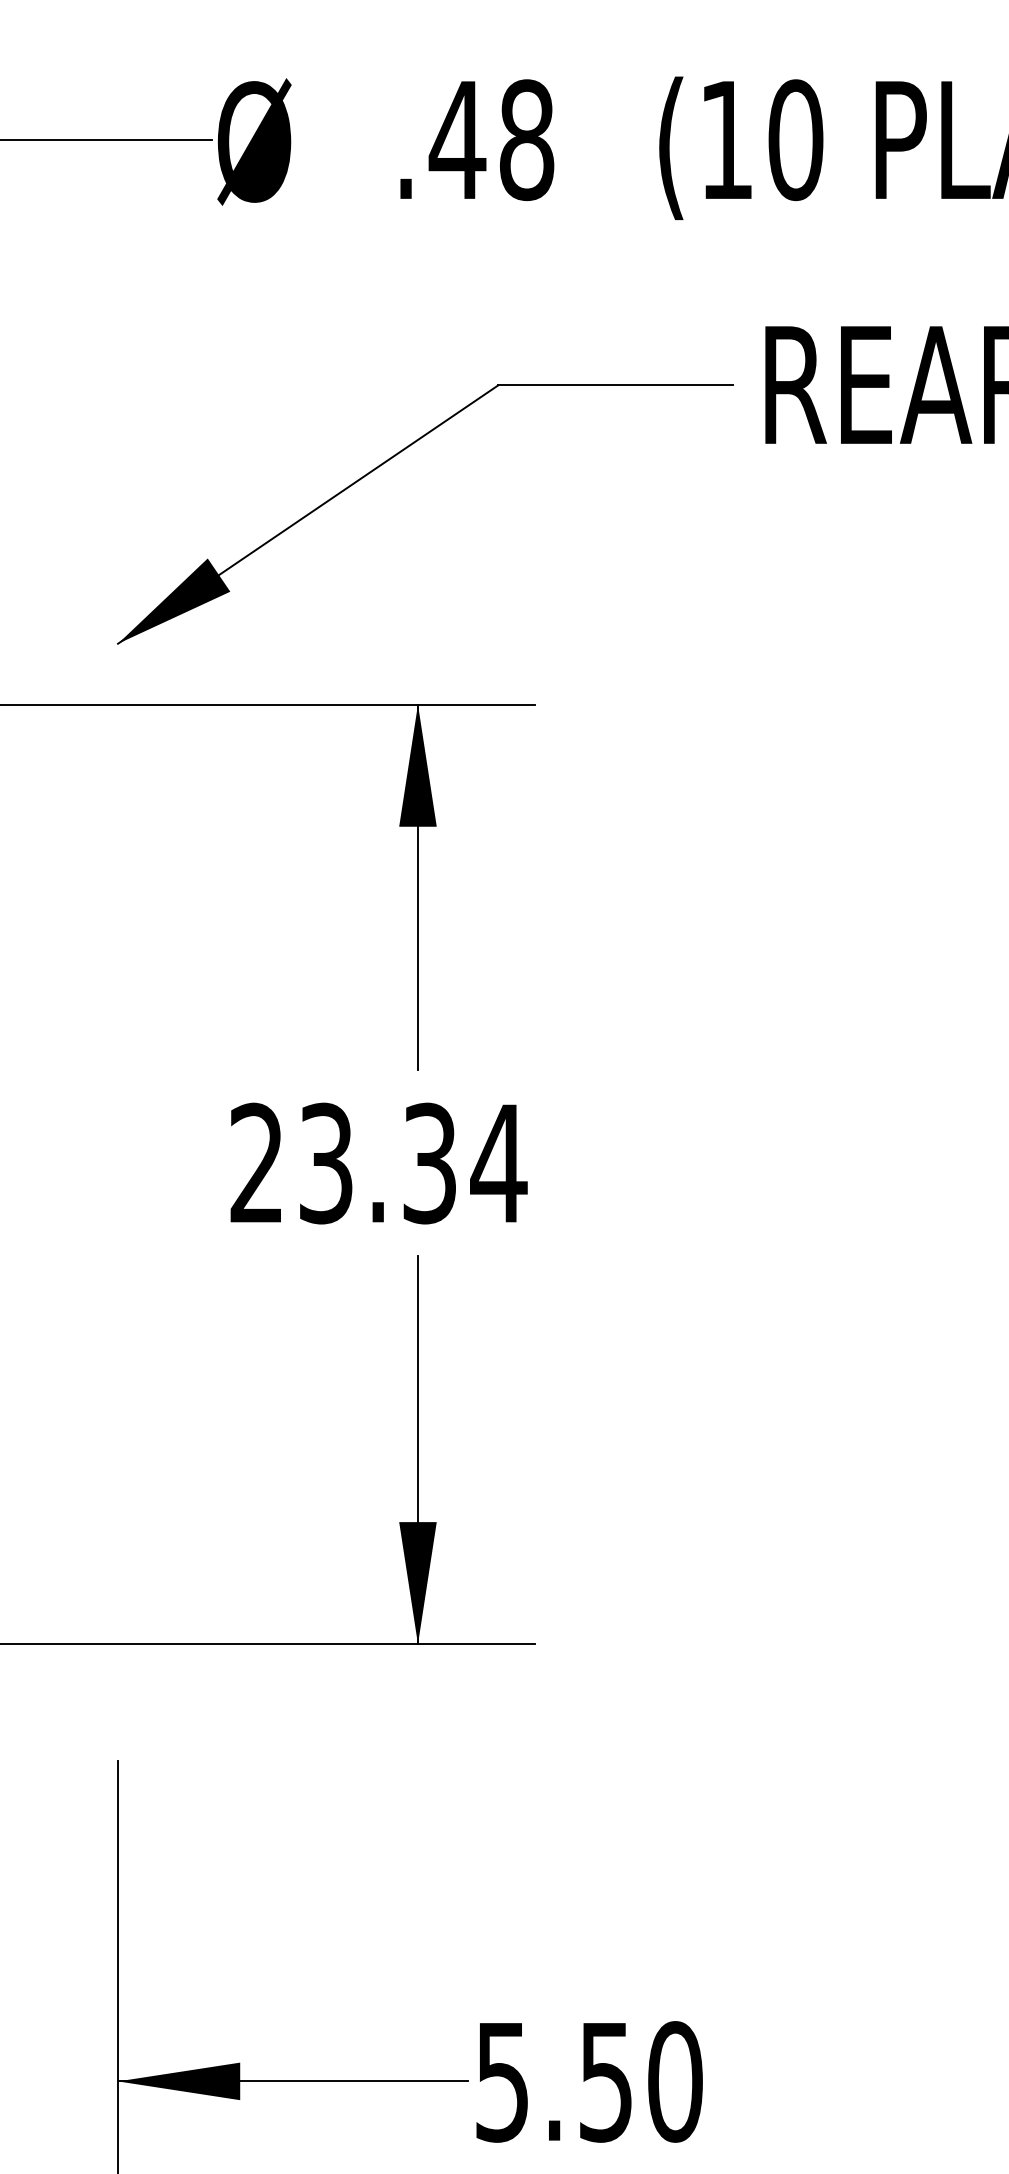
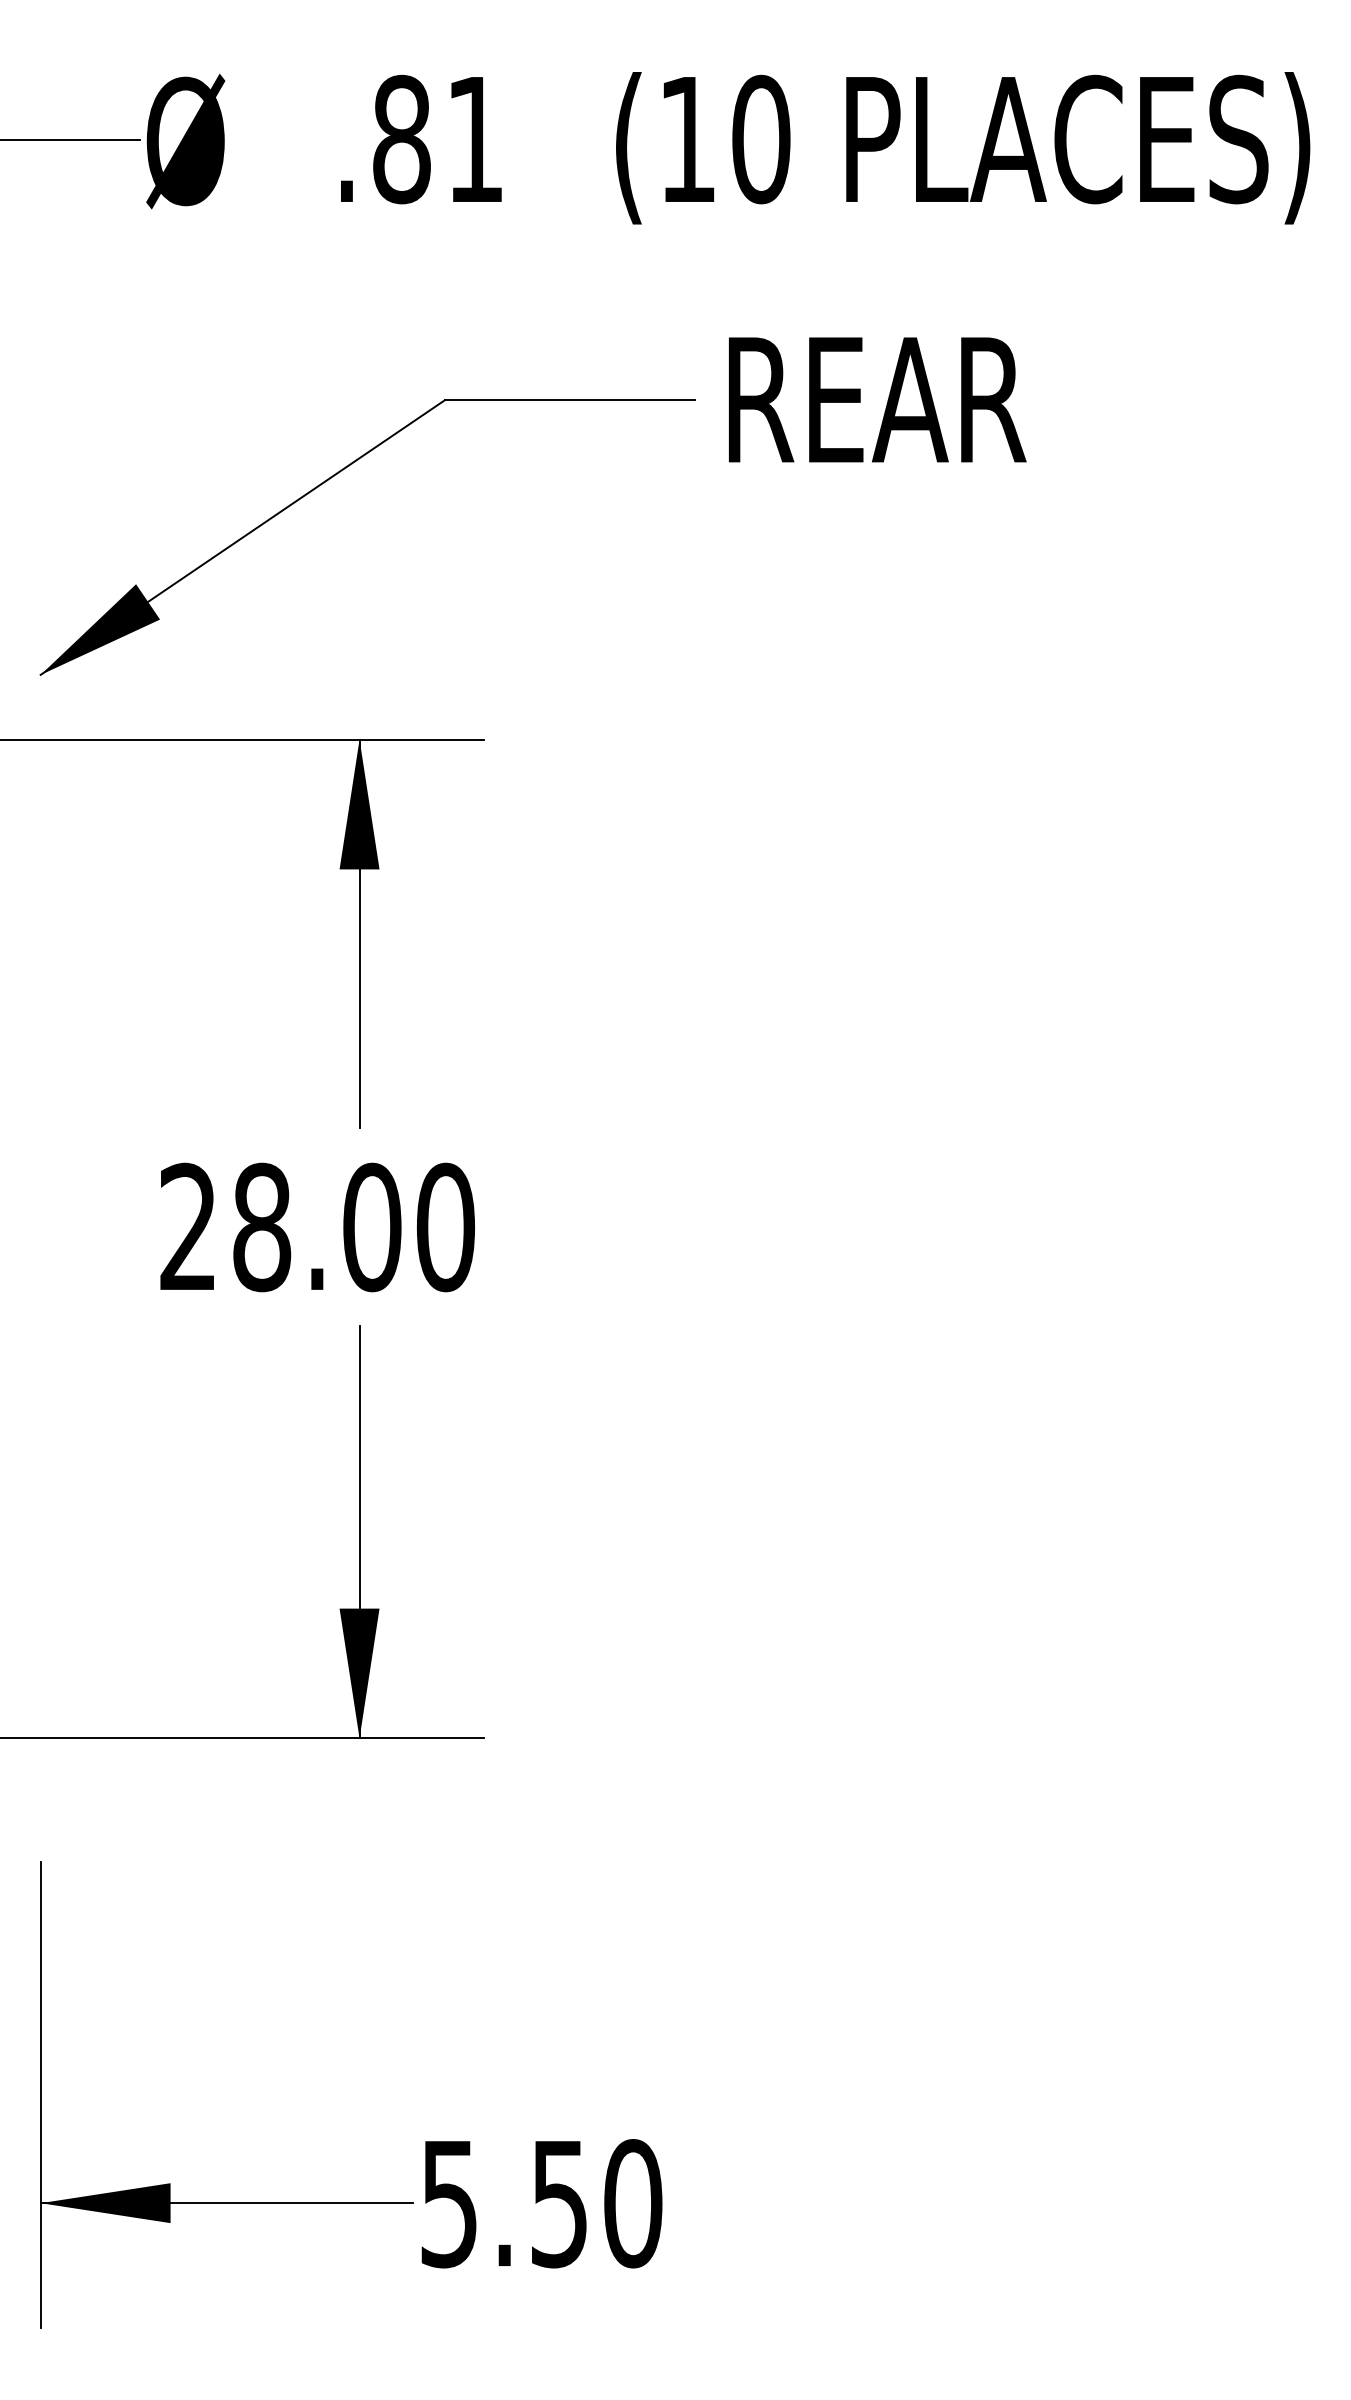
text: (491, 140) -> (437, 139), .48 -> .81
text: (413, 1163) -> (354, 1227), 23.34 -> 28.00

